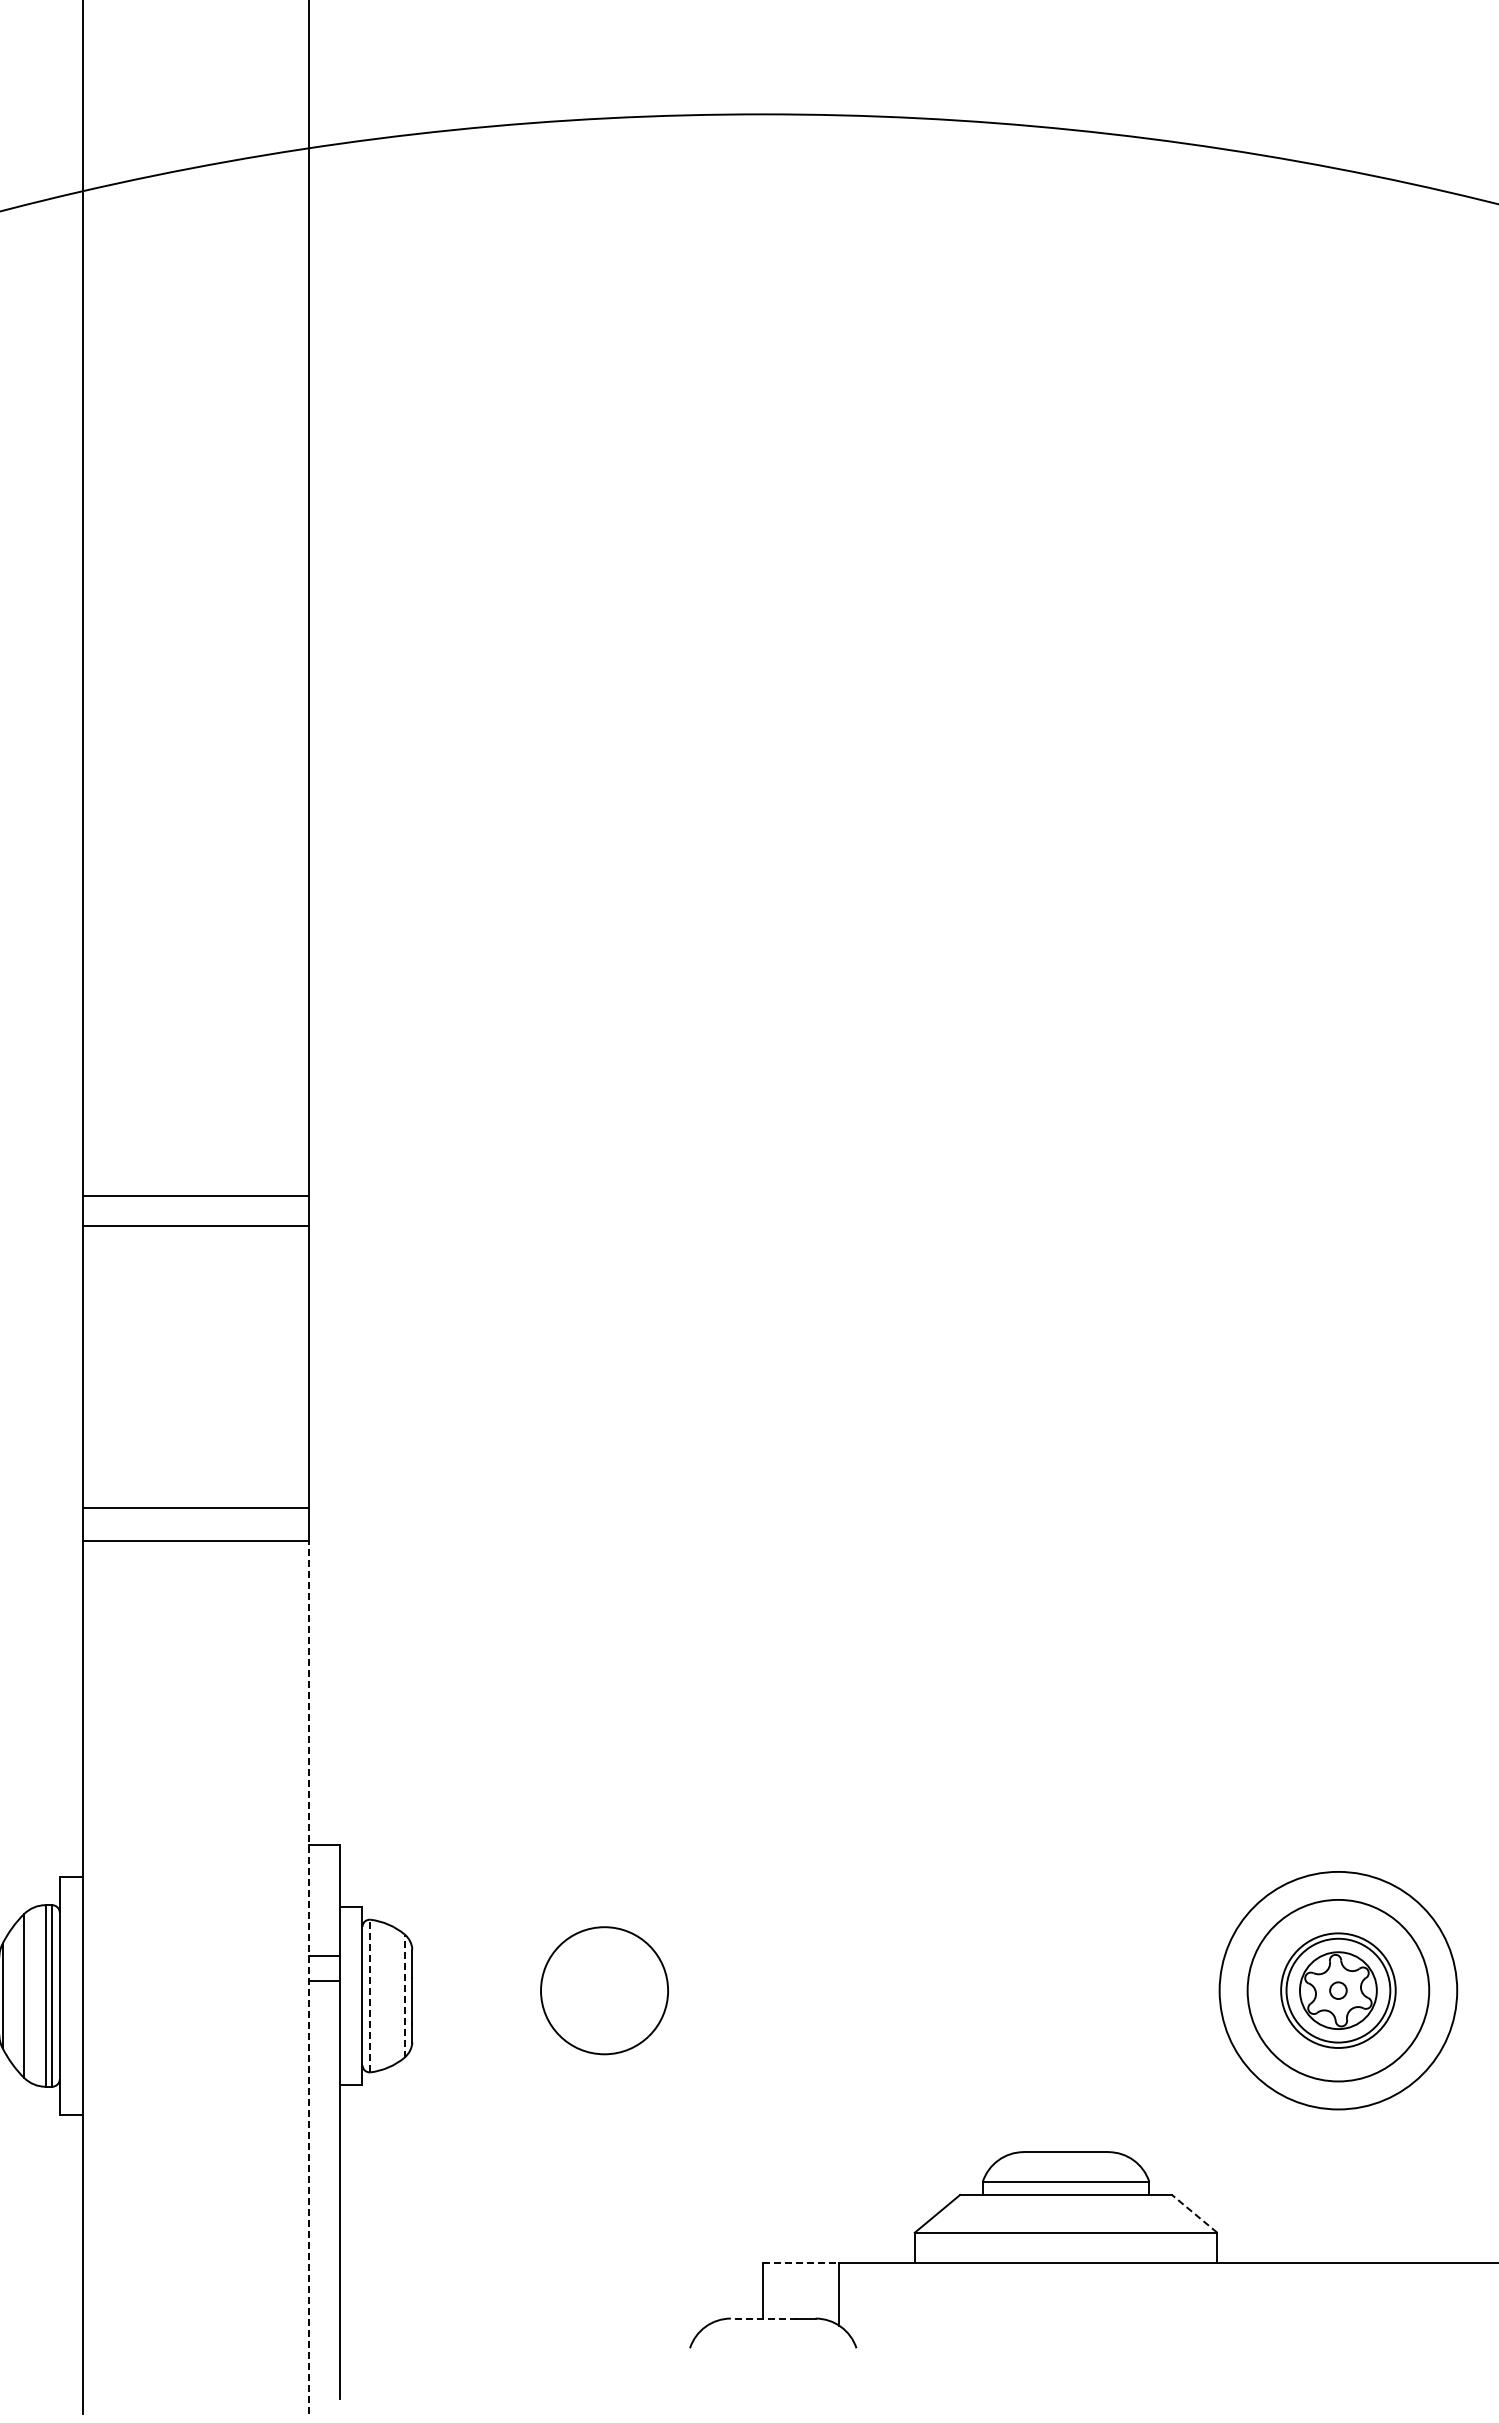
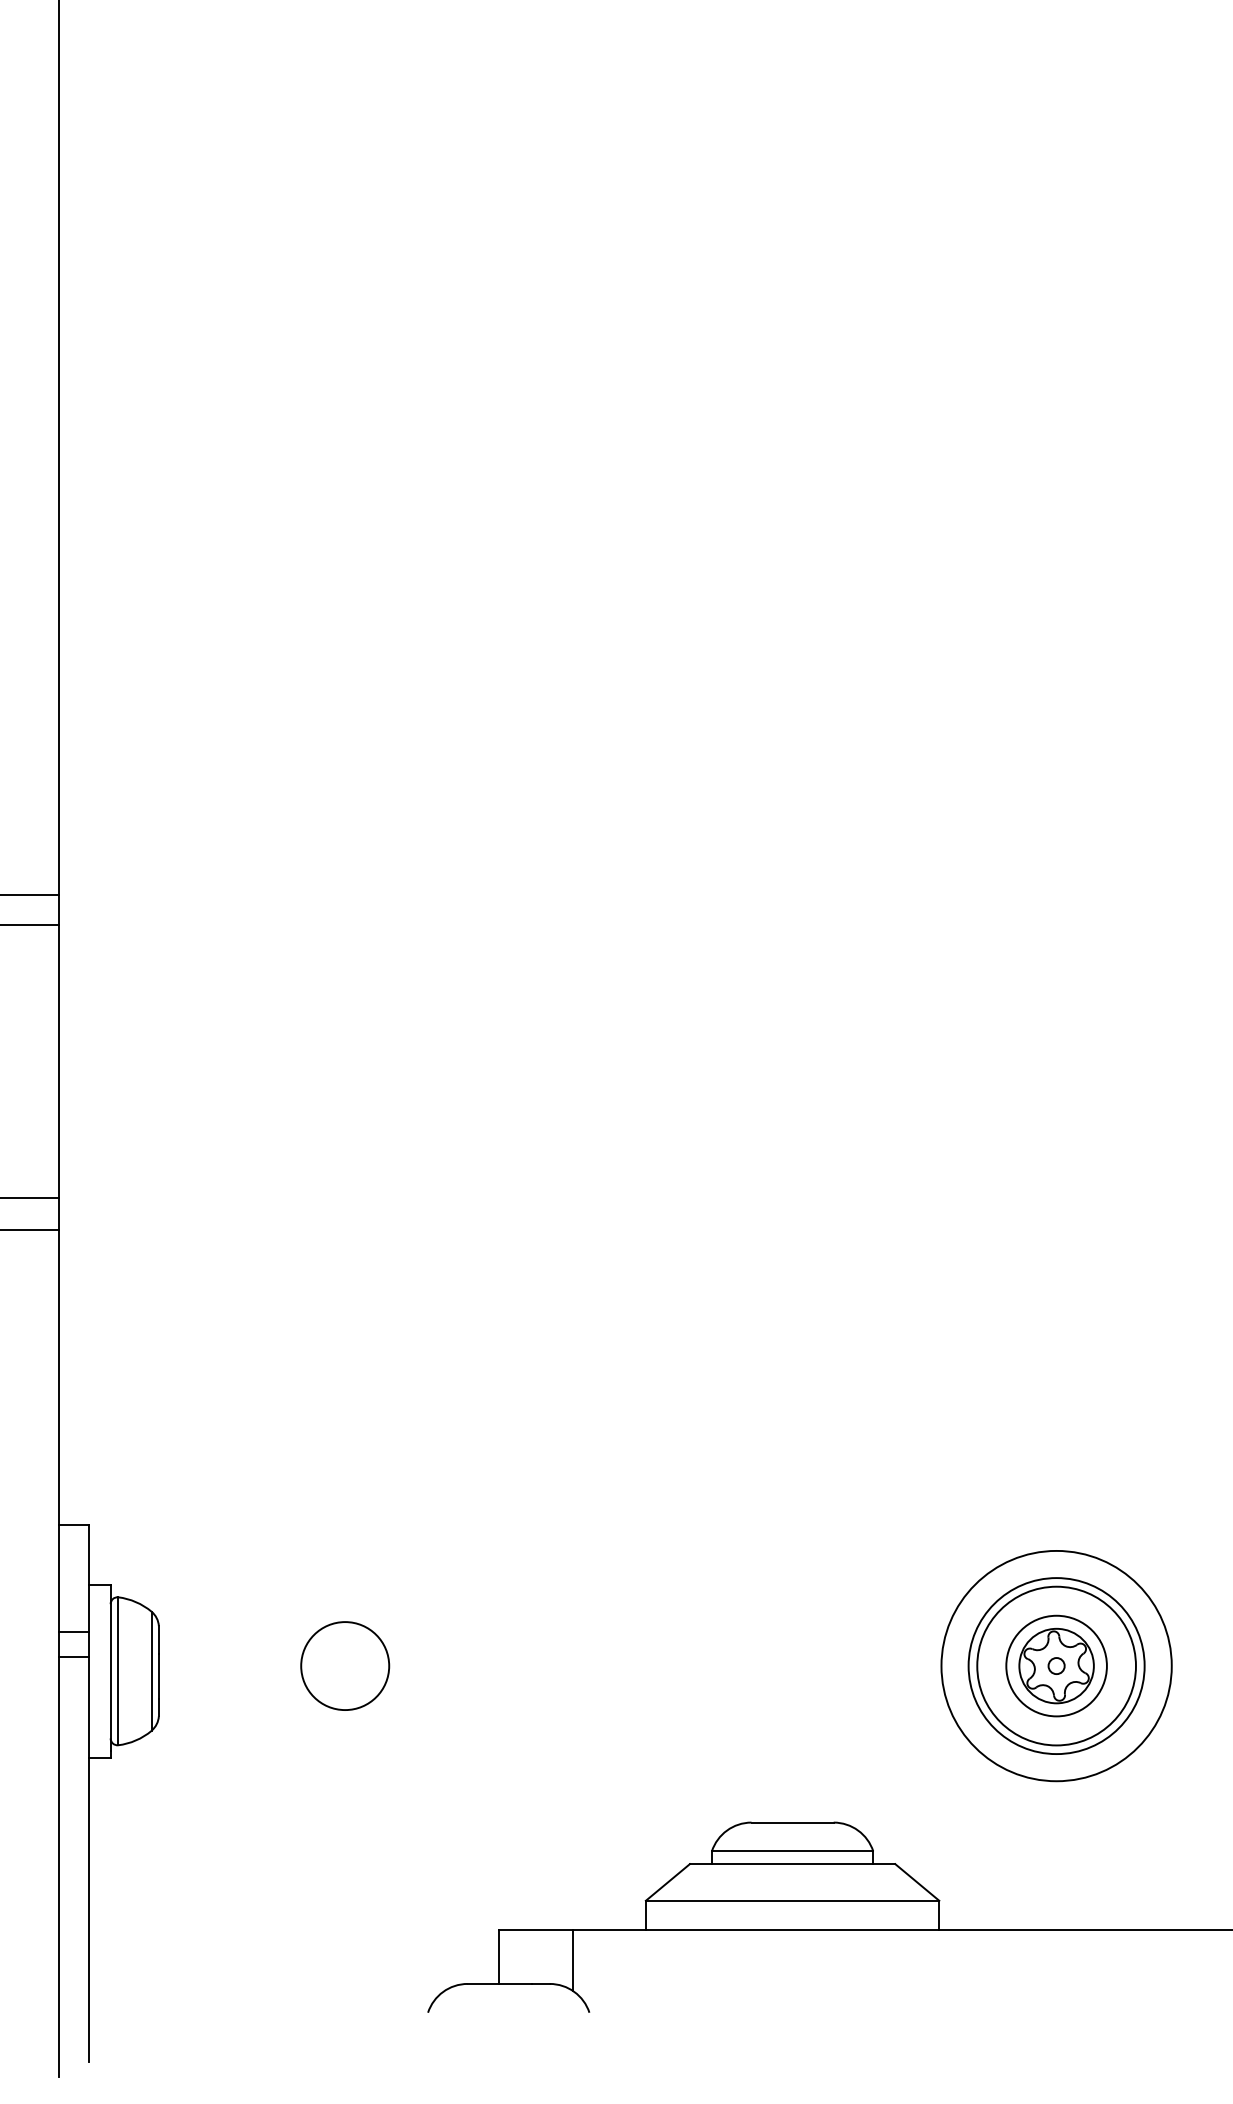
line: (309, 1977) -> (59, 1653), dashed -> solid
circle: (604, 1990) -> (345, 1665), size x0.71
circle: (1338, 1990) -> (1056, 1665), size x1.43
line: (370, 1995) -> (118, 1670), dashed -> solid
line: (404, 1996) -> (151, 1671), dashed -> solid
line: (1194, 2213) -> (917, 1882), dashed -> solid
line: (801, 2263) -> (536, 1930), dashed -> solid
line: (763, 2318) -> (499, 1983), dashed -> solid

